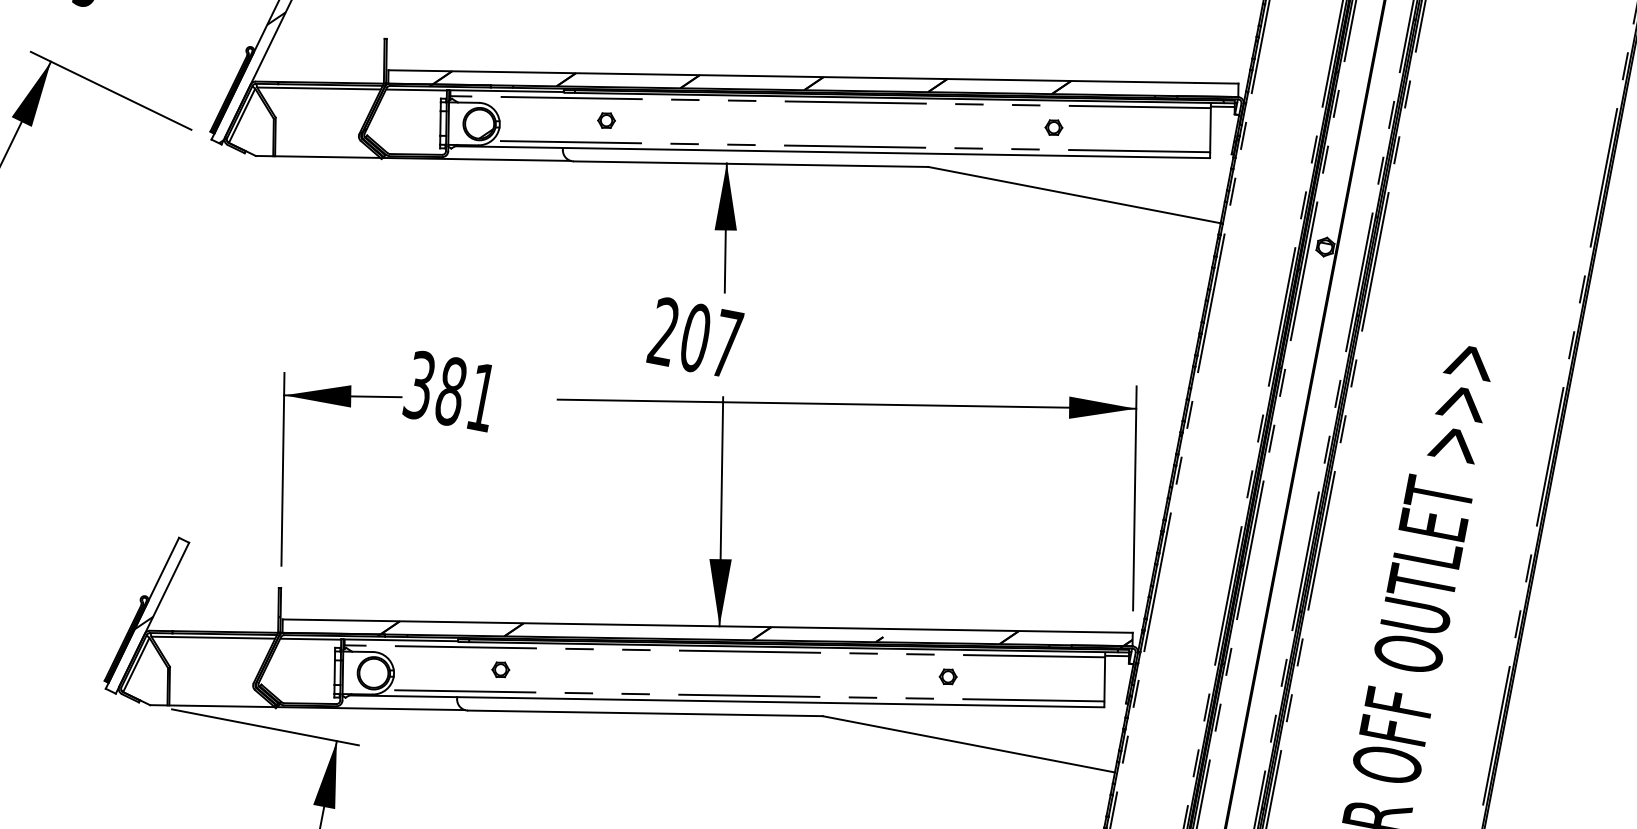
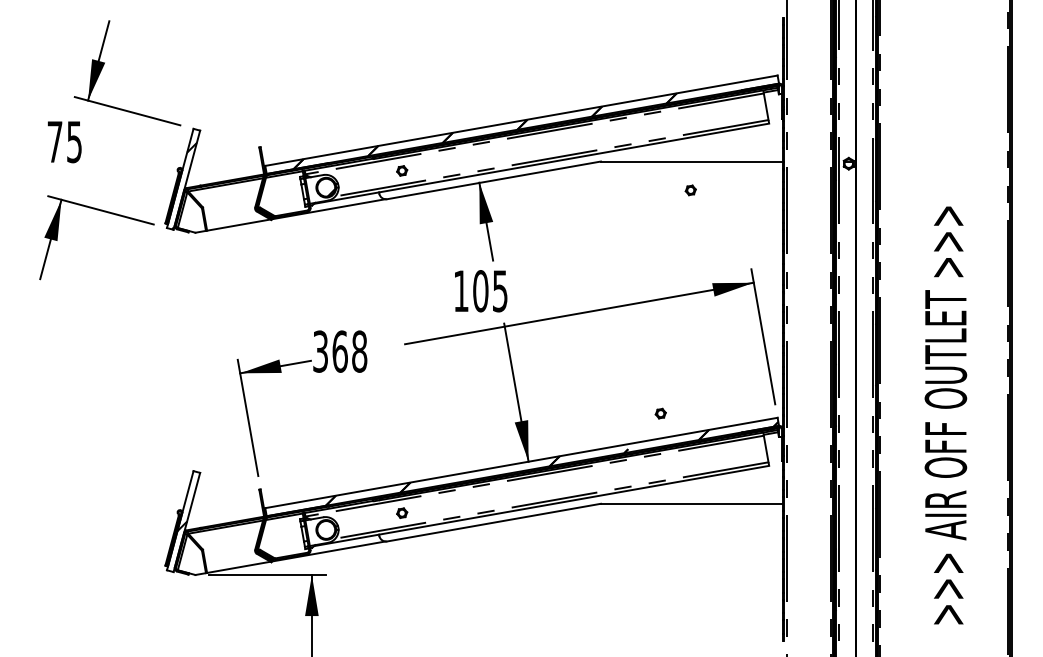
part: (1053, 127) -> (690, 190), moved
text: (695, 338) -> (480, 291), 207 -> 105
text: (466, 394) -> (349, 351), 381 -> 368
part: (947, 676) -> (660, 413), moved

